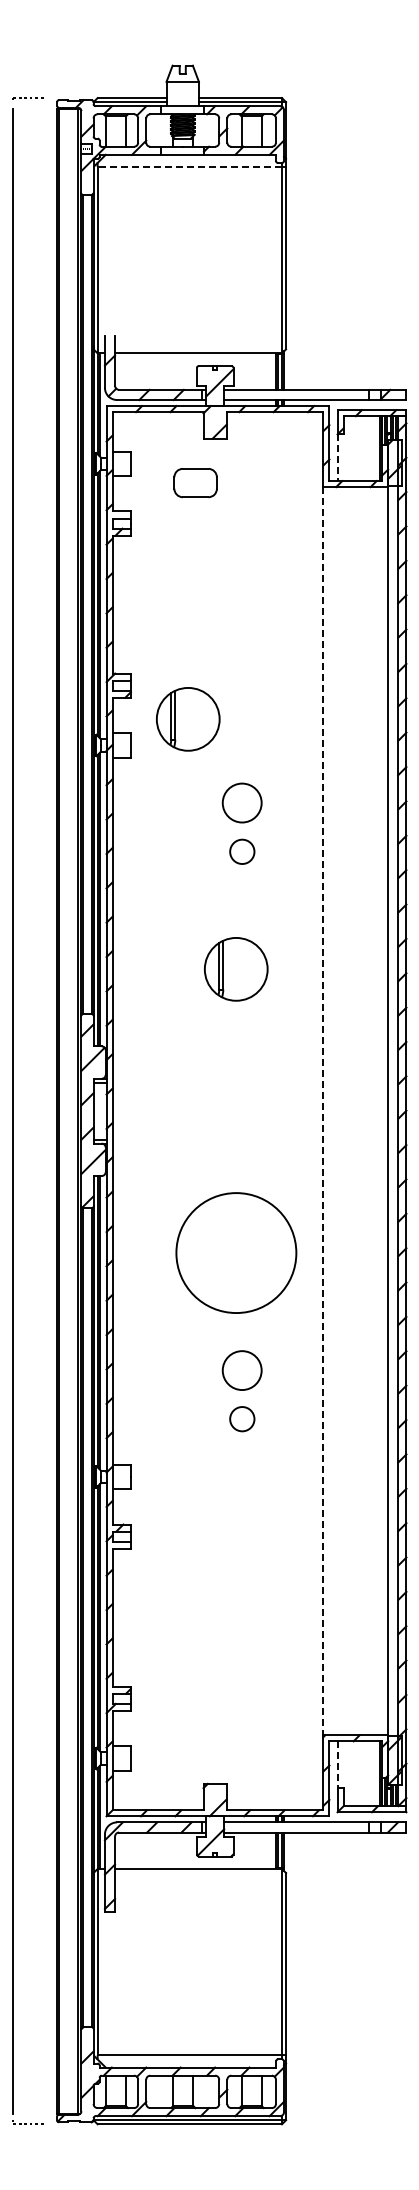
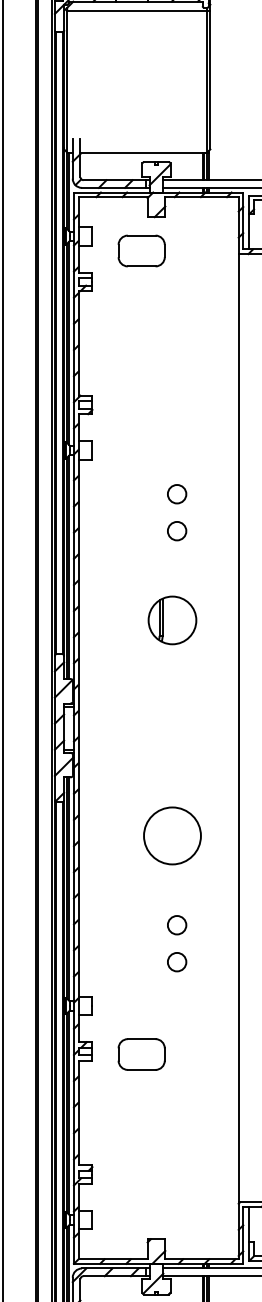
line: (189, 167) -> (136, 11), dashed -> solid
line: (337, 458) -> (249, 232), dashed -> solid
part: (195, 482) -> (141, 250), size x1.43
part: (188, 719) -> (136, 430), removed
circle: (242, 803) -> (177, 494), size x0.62
line: (323, 1111) -> (238, 728), dashed -> solid
circle: (235, 1252) -> (171, 835), size x0.62
circle: (242, 1370) -> (177, 925), size x0.62
part: (195, 1540) -> (141, 1054), added
line: (337, 1765) -> (249, 1225), dashed -> solid

